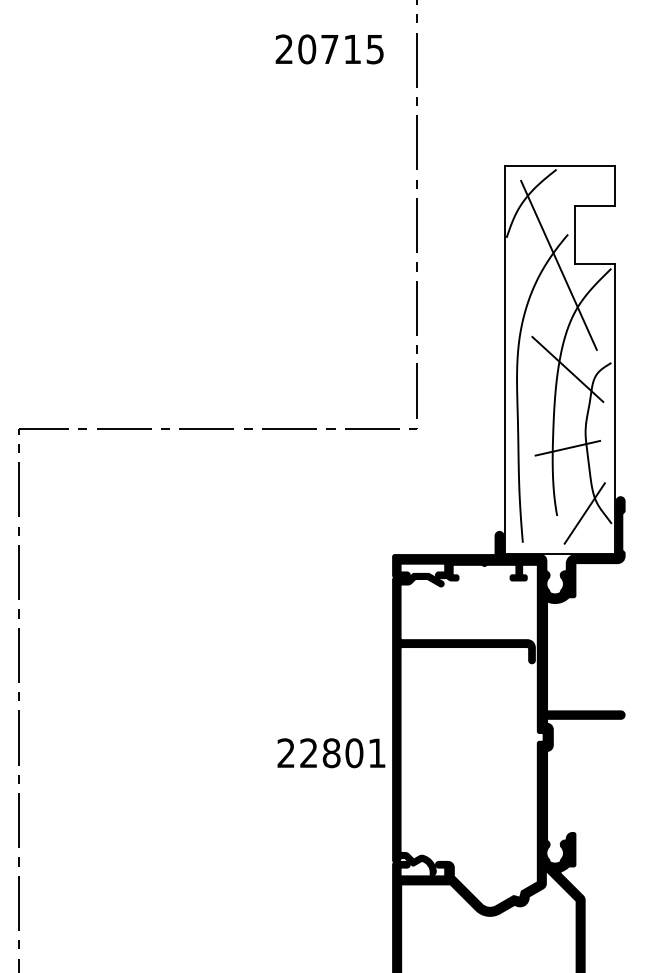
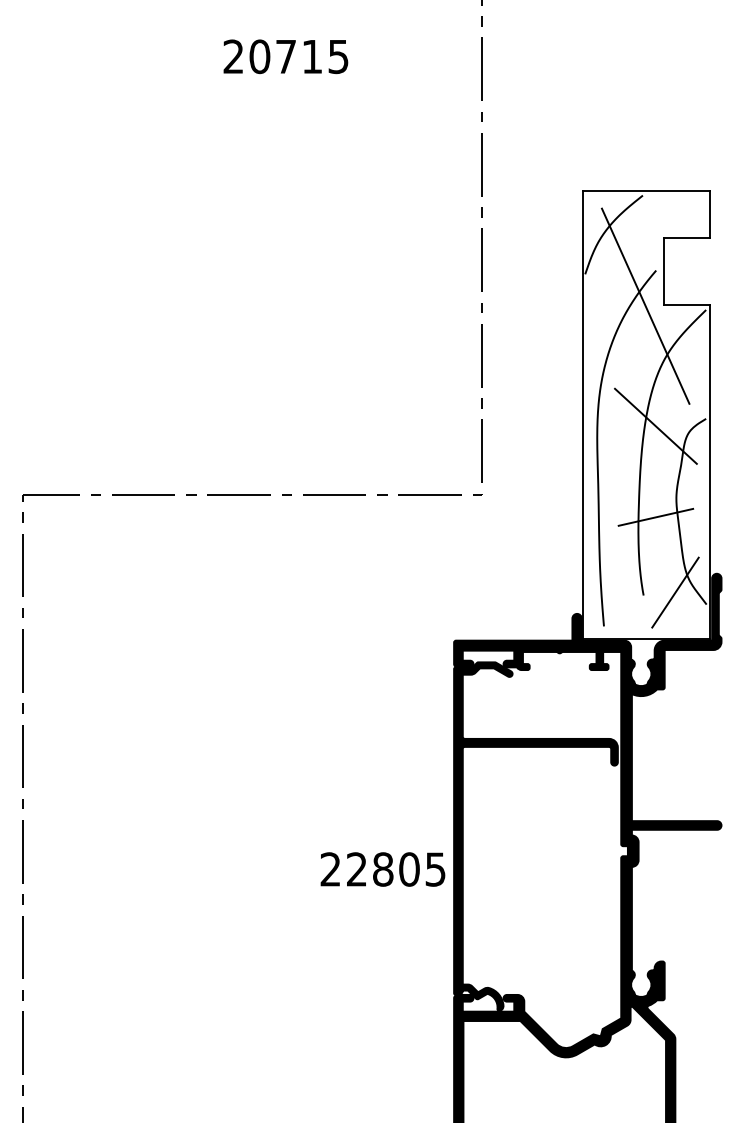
text: (329, 49) -> (285, 56), moved
text: (376, 753) -> (435, 869), 22801 -> 22805

